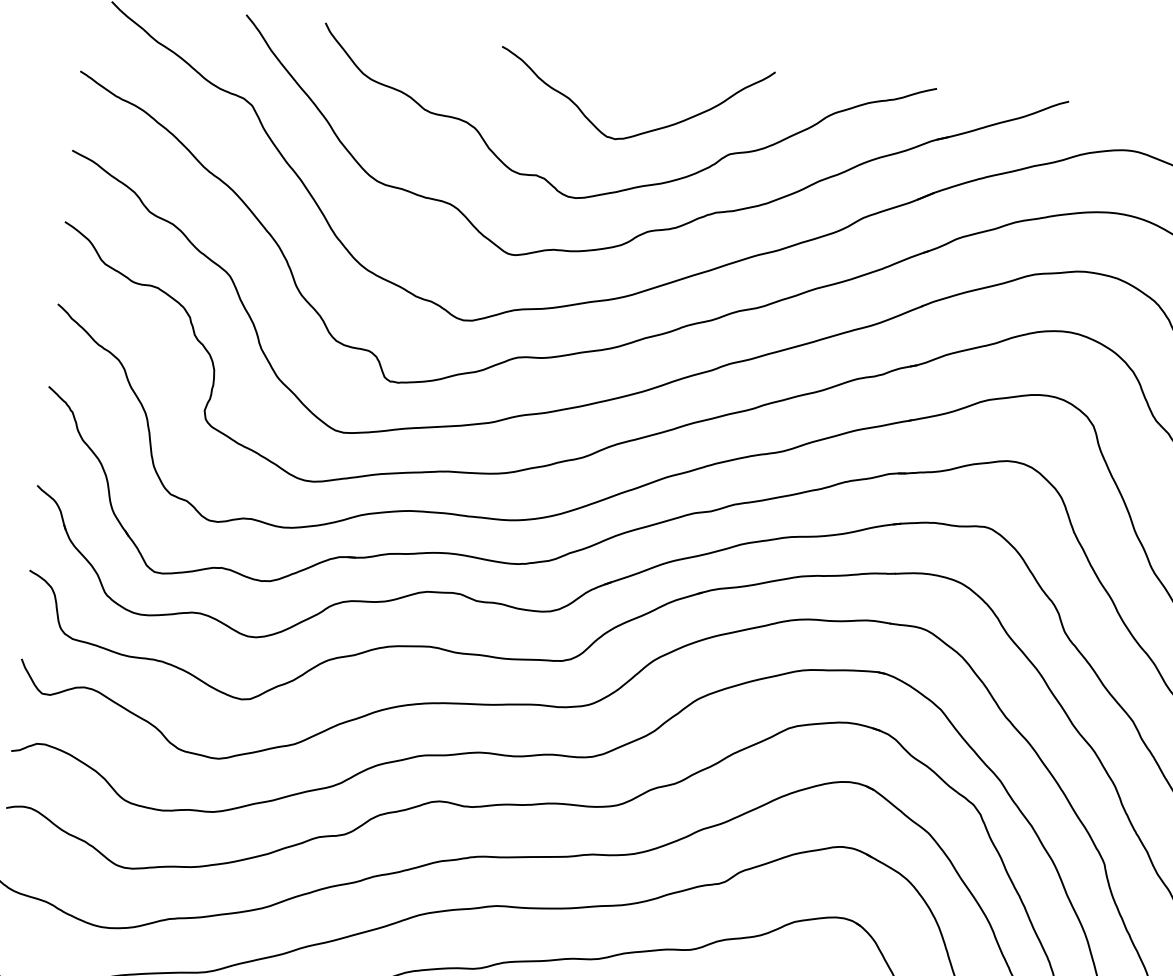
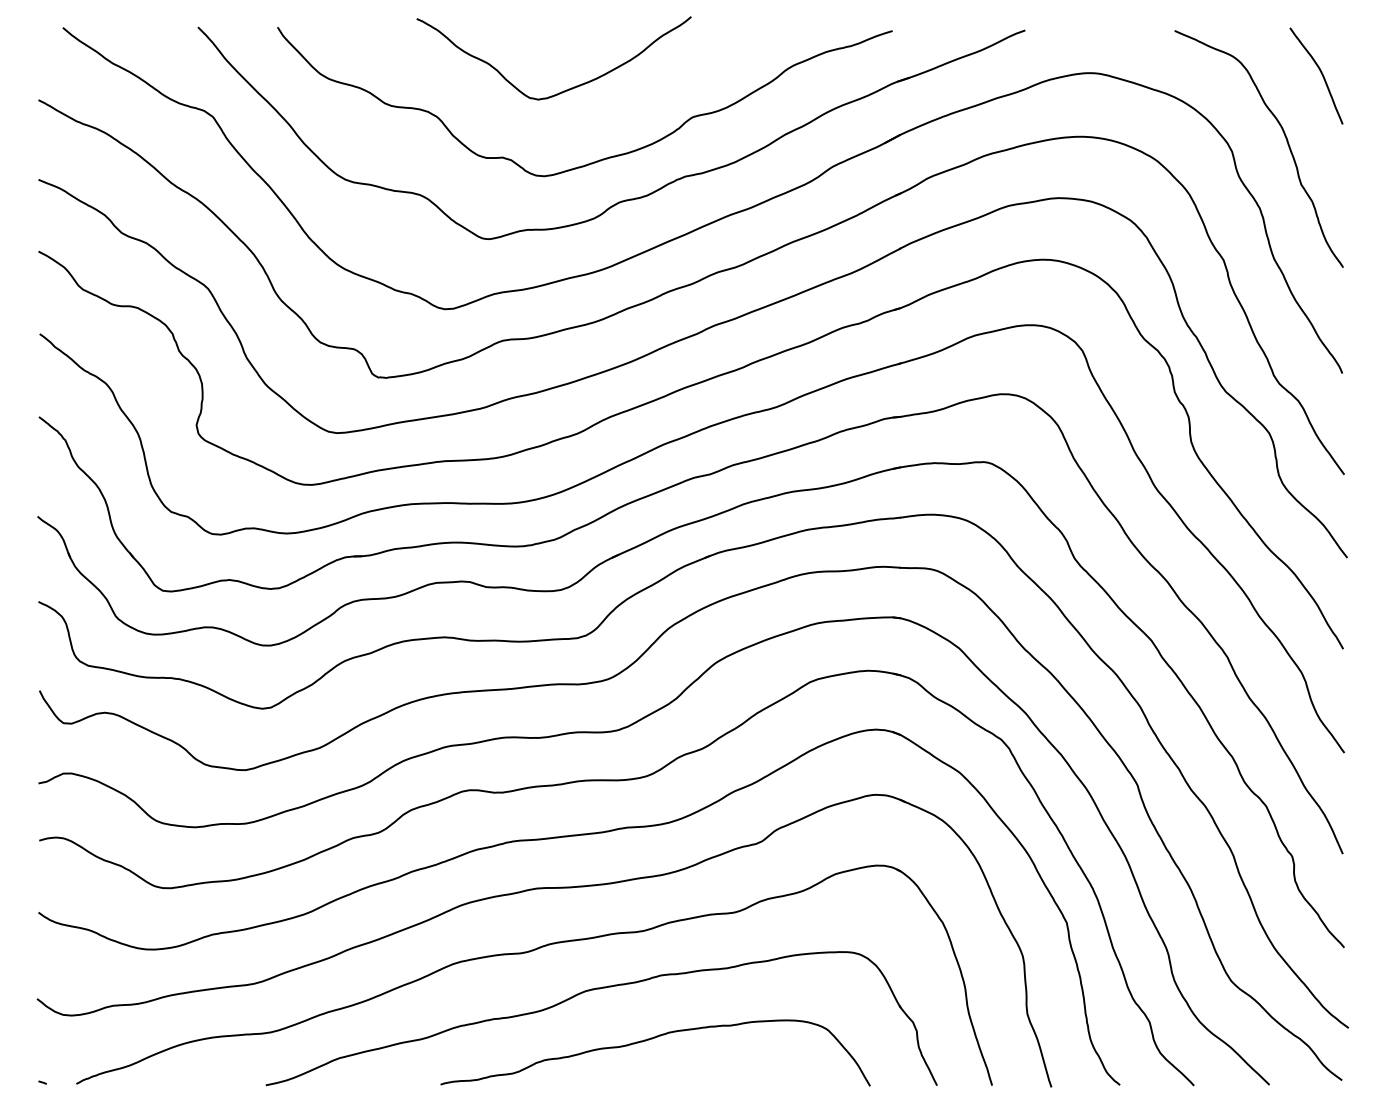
curve: (640, 132) -> (563, 90), moved

